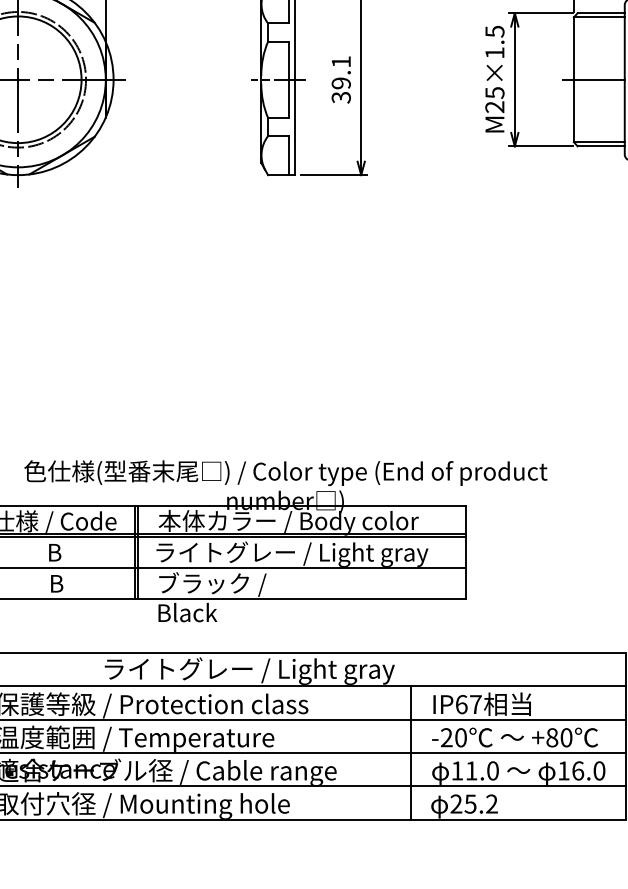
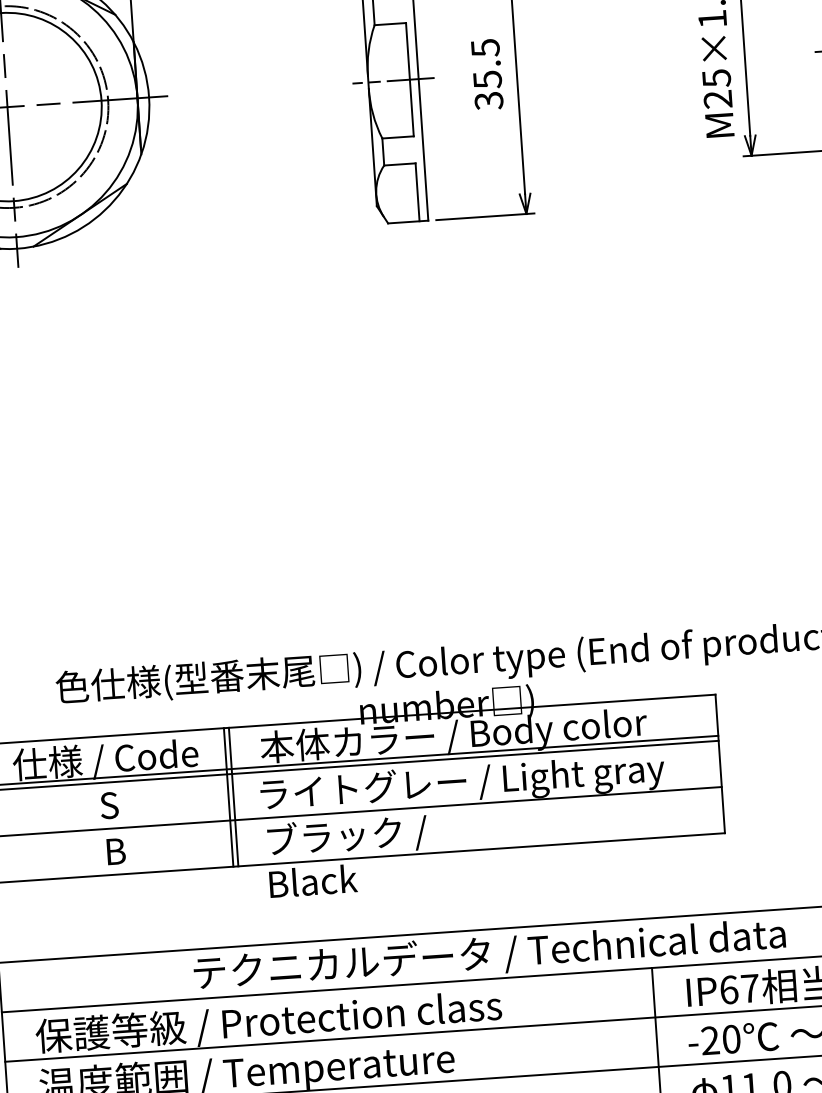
text: (340, 72) -> (485, 63), 39.1 -> 35.5
text: (54, 552) -> (109, 805), B -> S
text: (302, 670) -> (489, 955), ライトグレー / Light gray -> テクニカルデータ / Technical data

